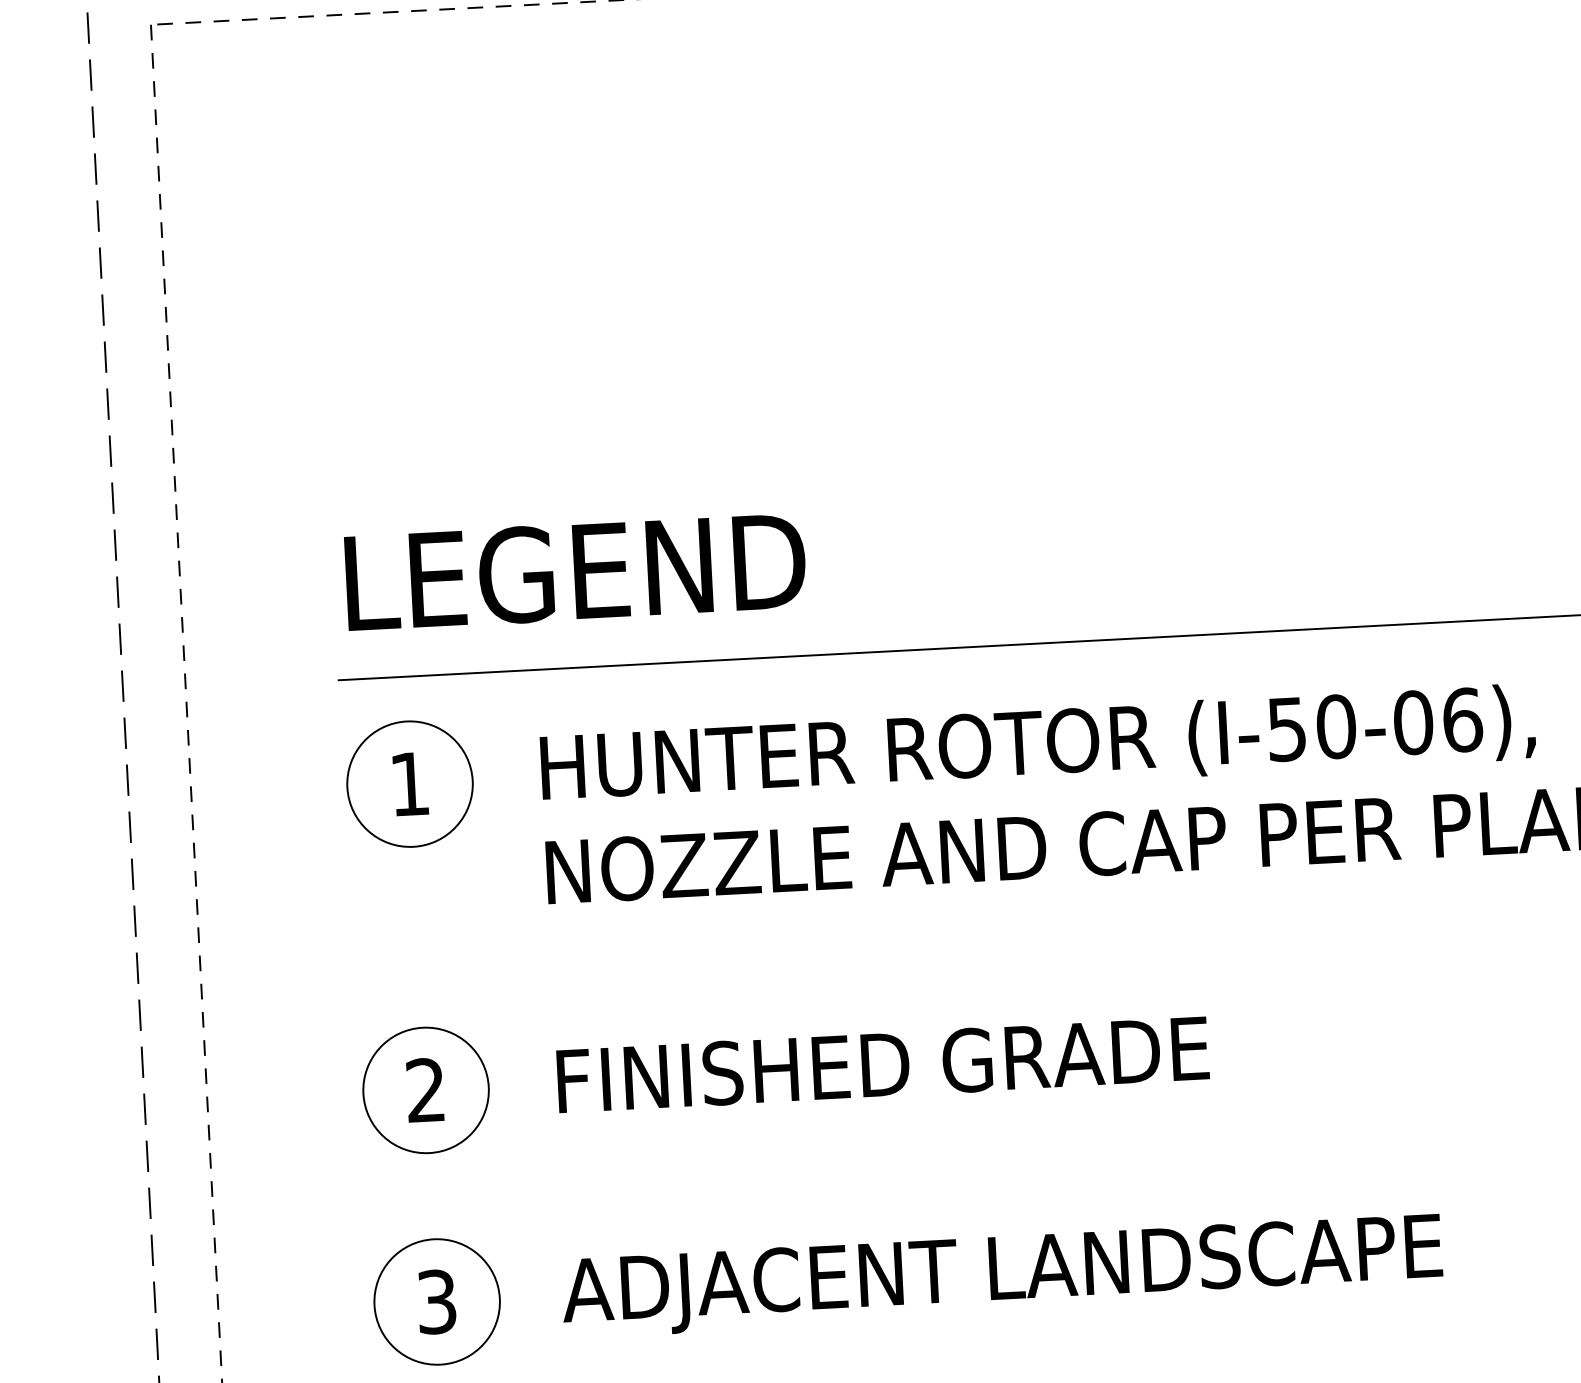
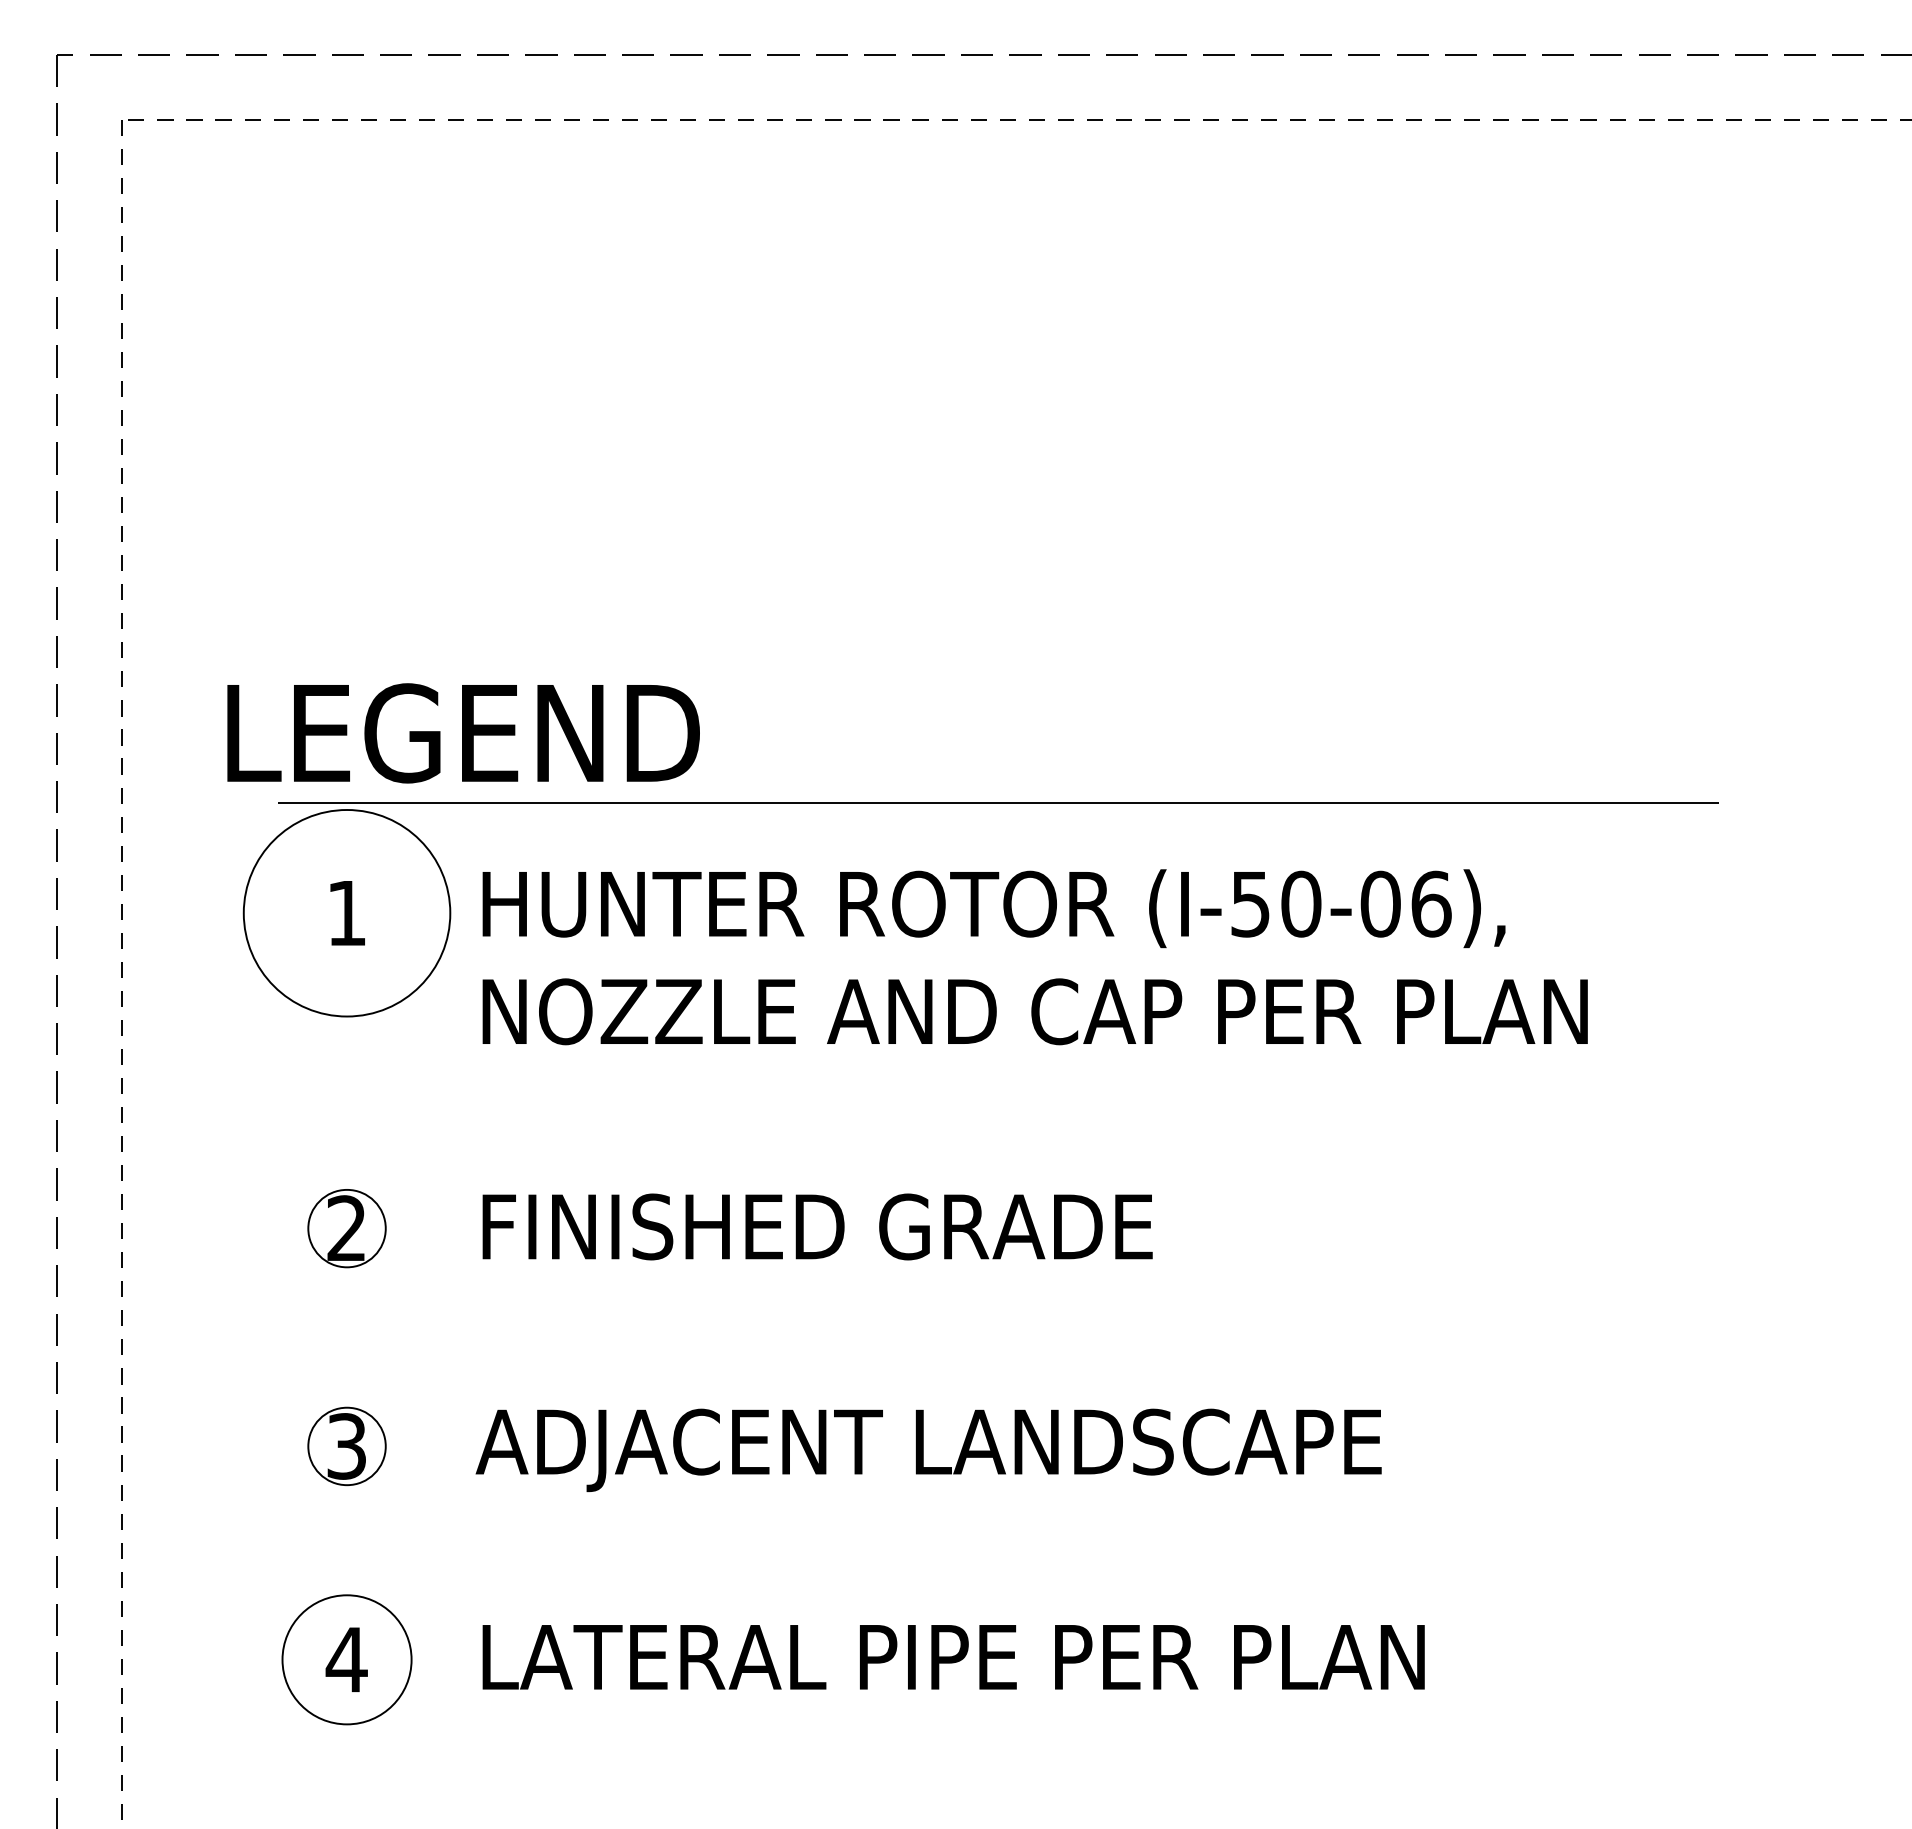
text: (575, 572) -> (463, 733), moved
circle: (409, 783) -> (346, 912), size x1.6
circle: (425, 1090) -> (346, 1228), size x0.6
circle: (436, 1301) -> (346, 1445), size x0.6

